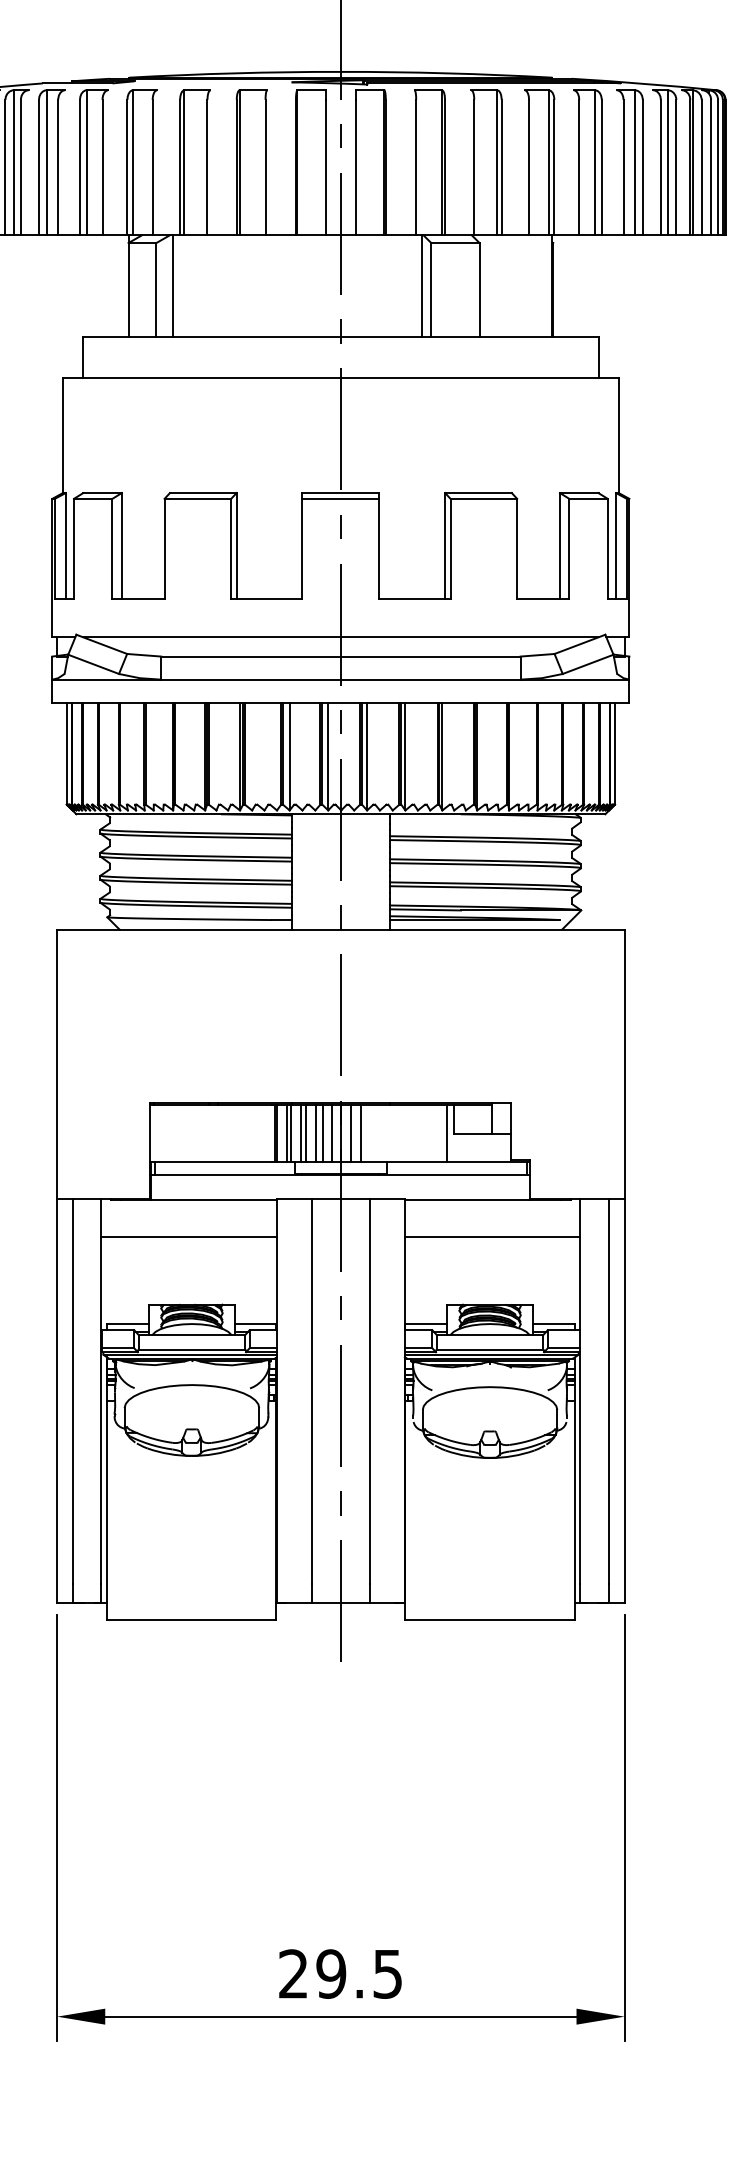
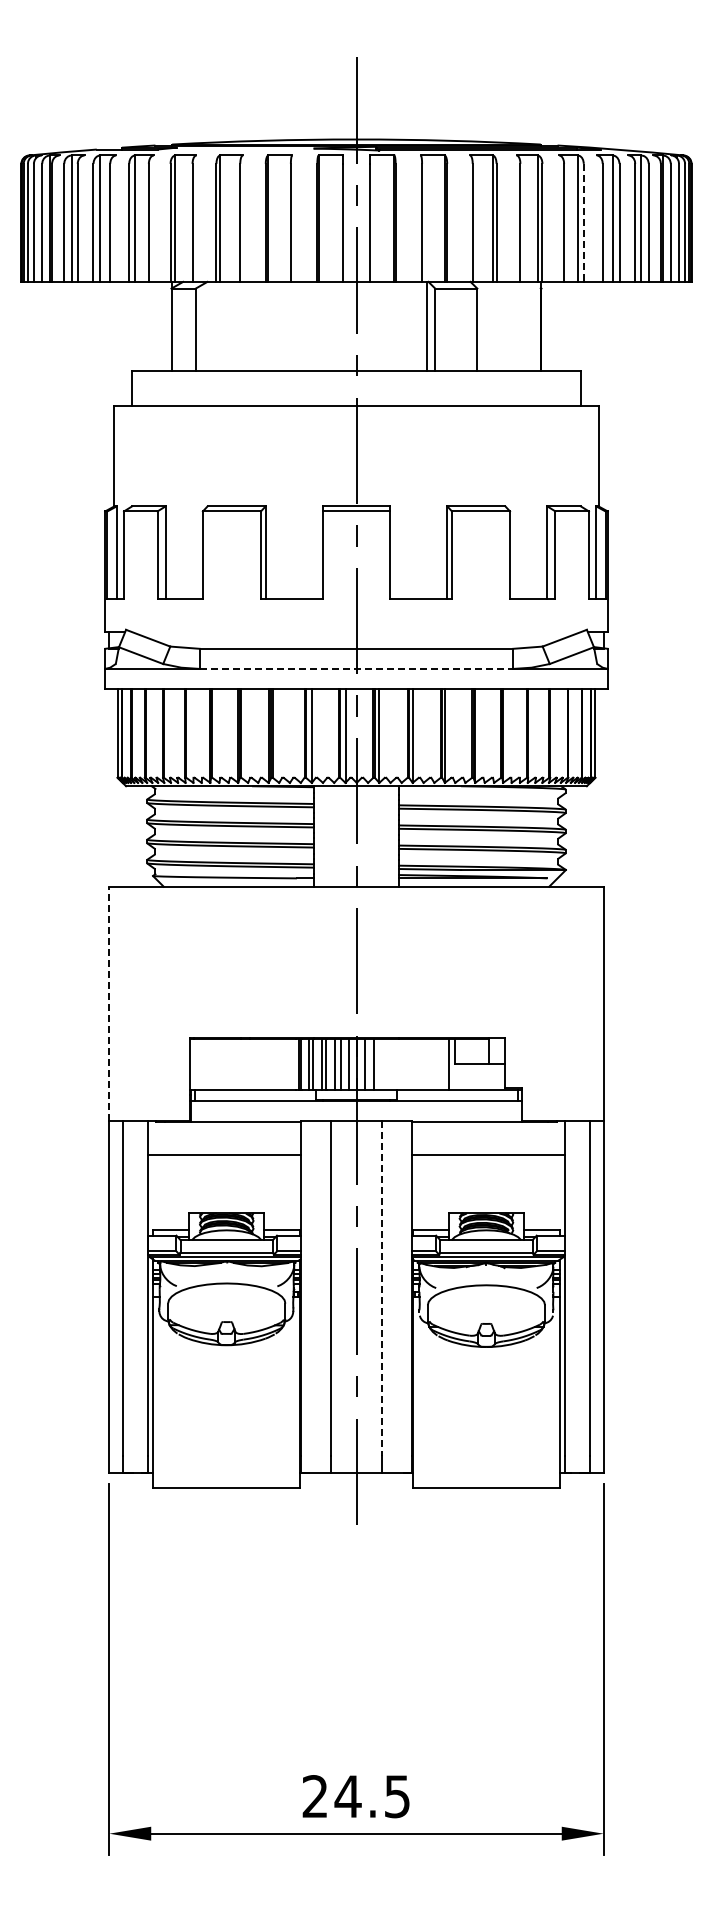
line: (601, 168) -> (583, 223), solid -> dashed
line: (173, 285) -> (210, 325), removed
line: (340, 637) -> (356, 632), removed
line: (340, 679) -> (356, 668), solid -> dashed
line: (57, 1063) -> (109, 1003), solid -> dashed
line: (369, 1390) -> (381, 1288), solid -> dashed
text: (330, 1973) -> (347, 1796), 29.5 -> 24.5

